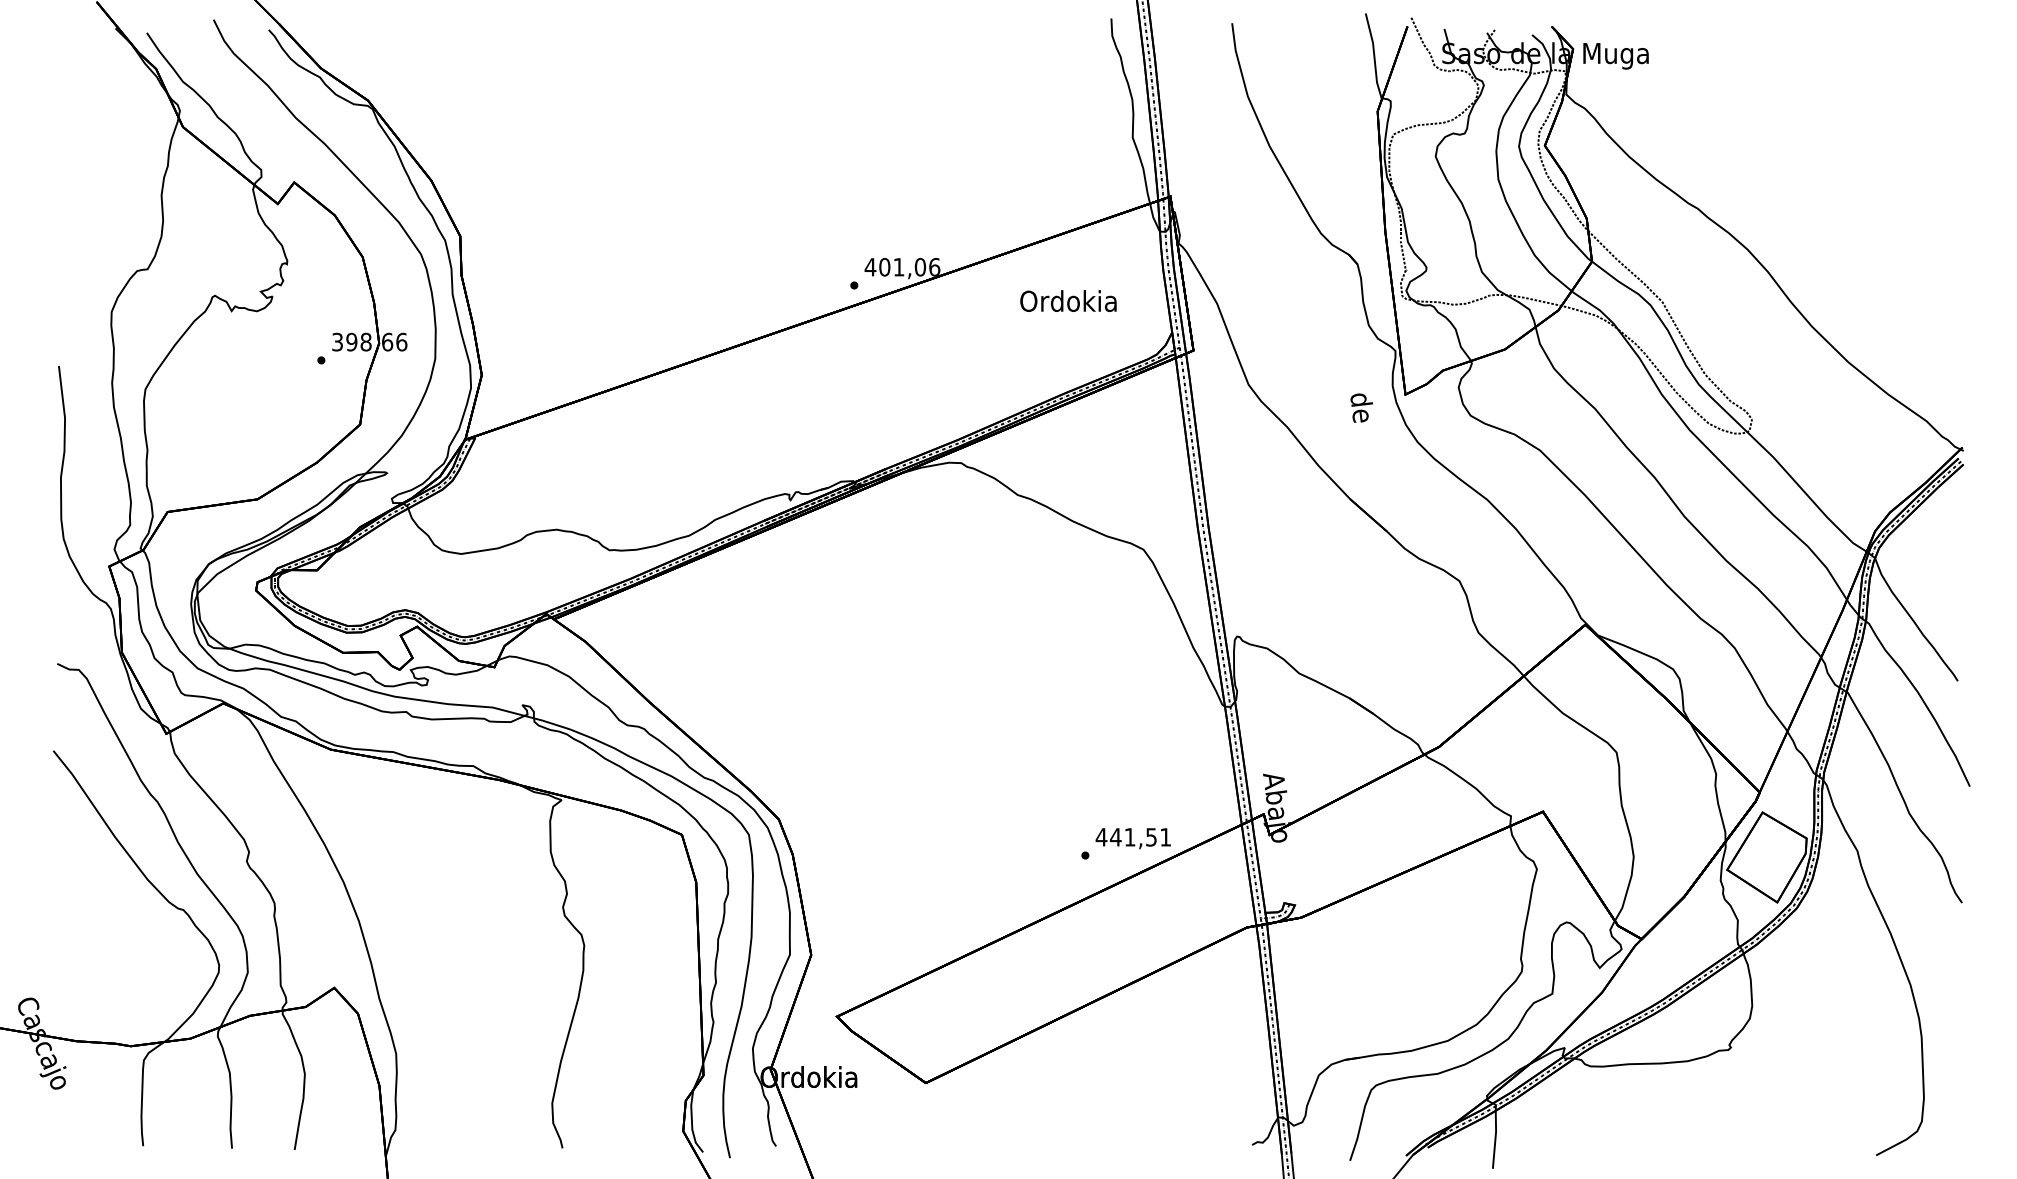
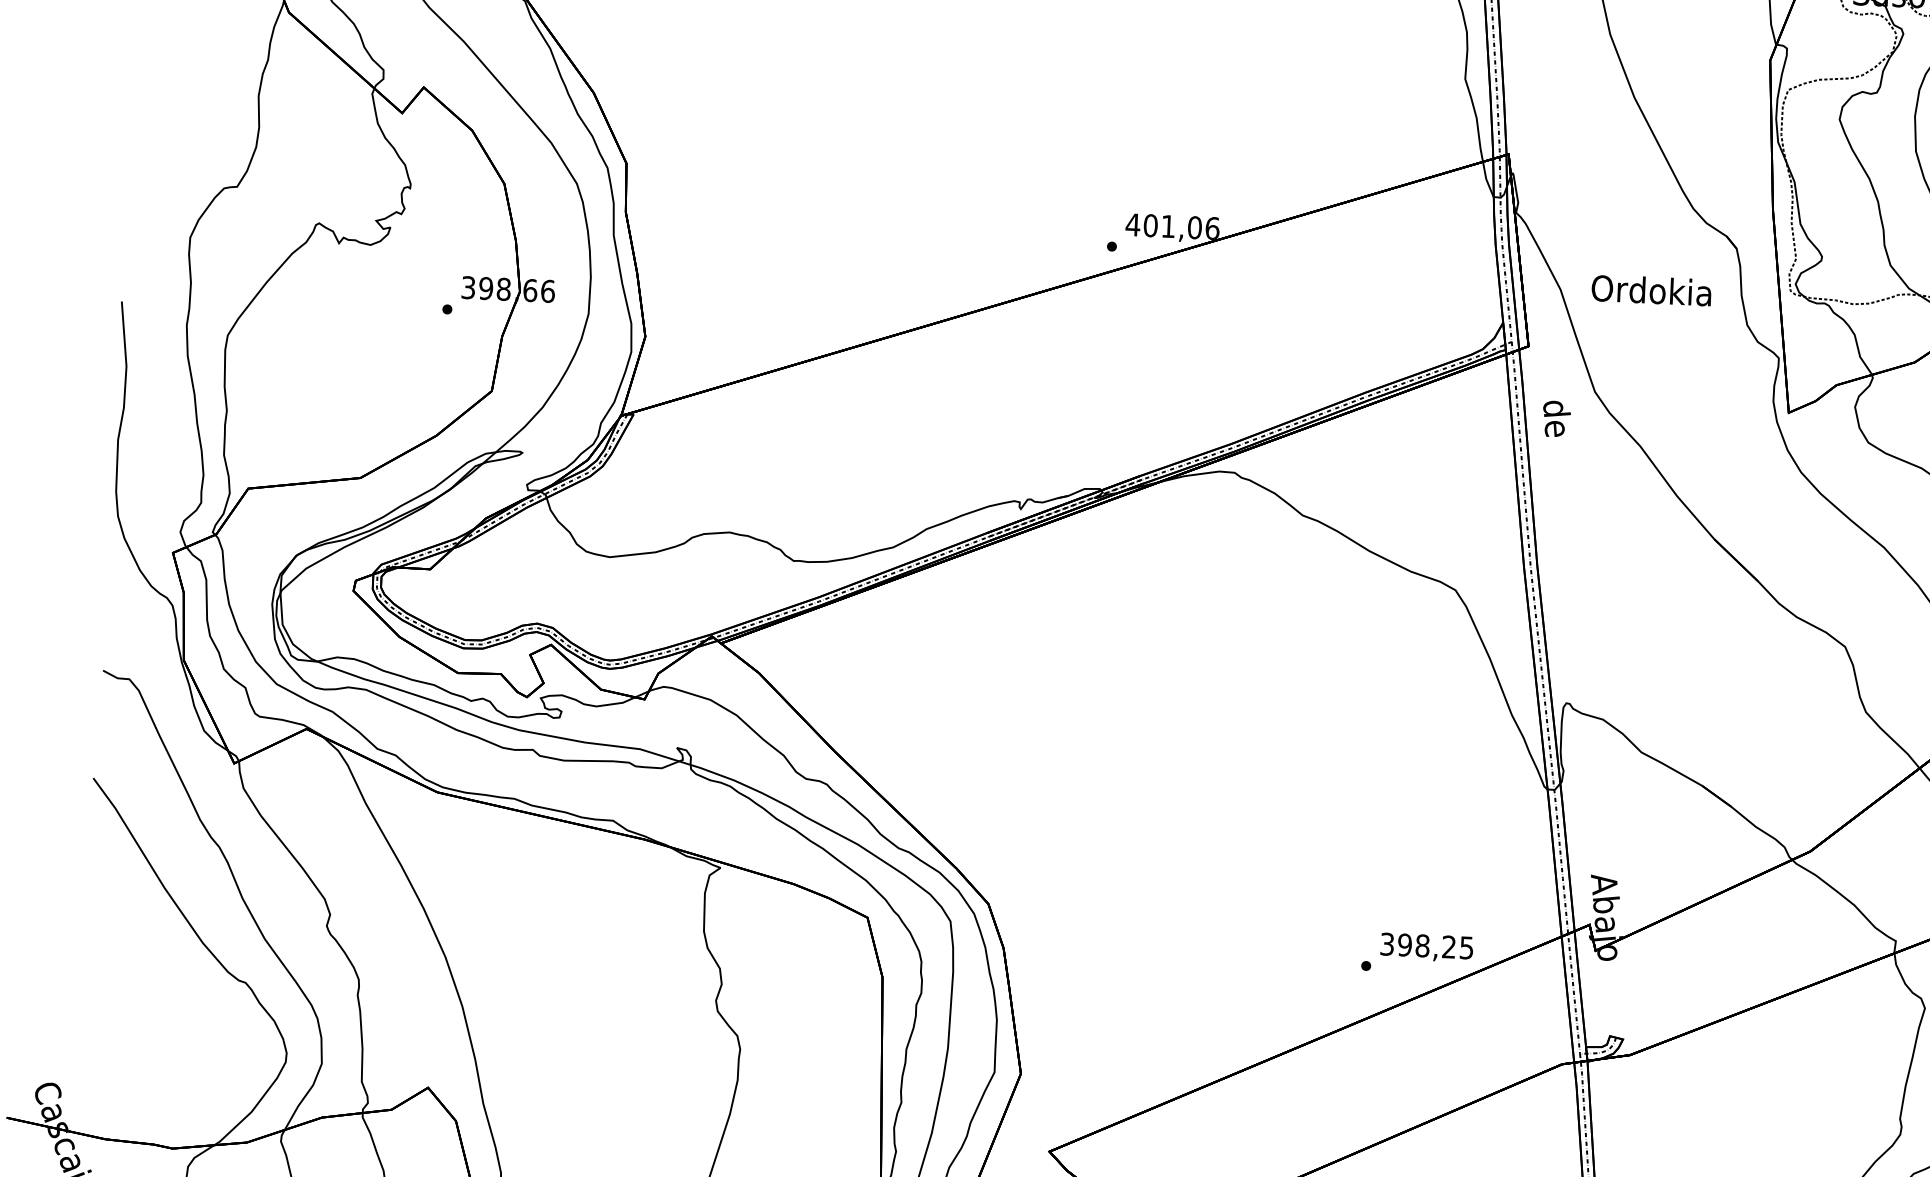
text: (1068, 300) -> (1651, 289), moved
text: (1361, 407) -> (1556, 418), moved
text: (1132, 837) -> (1425, 946), 441,51 -> 398,25

